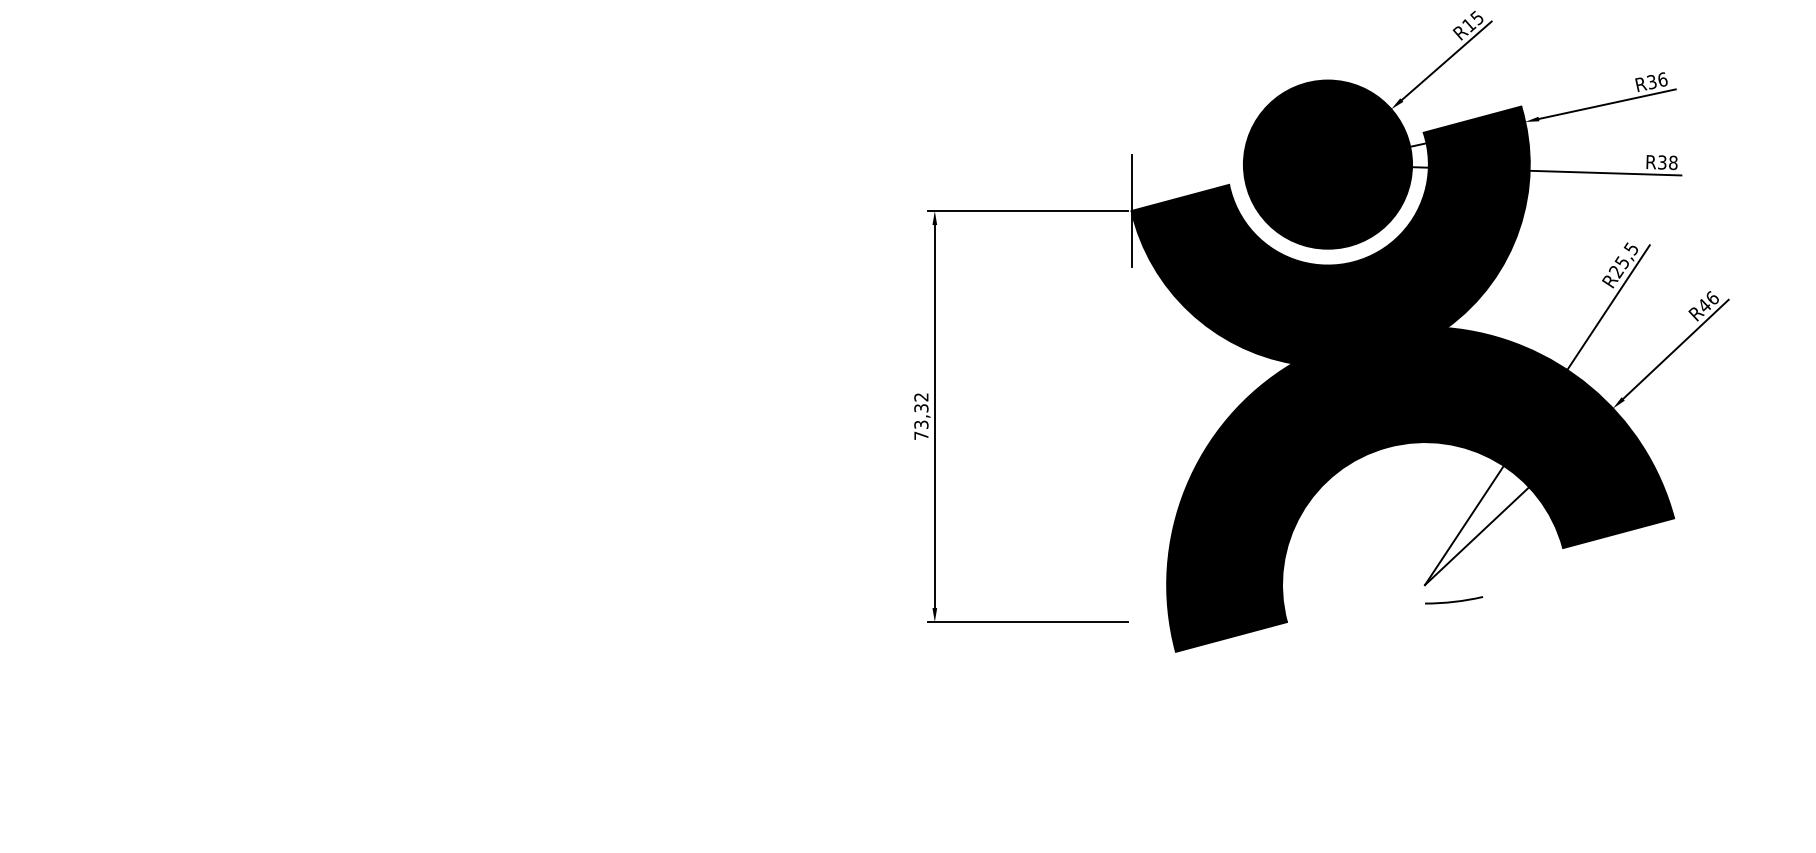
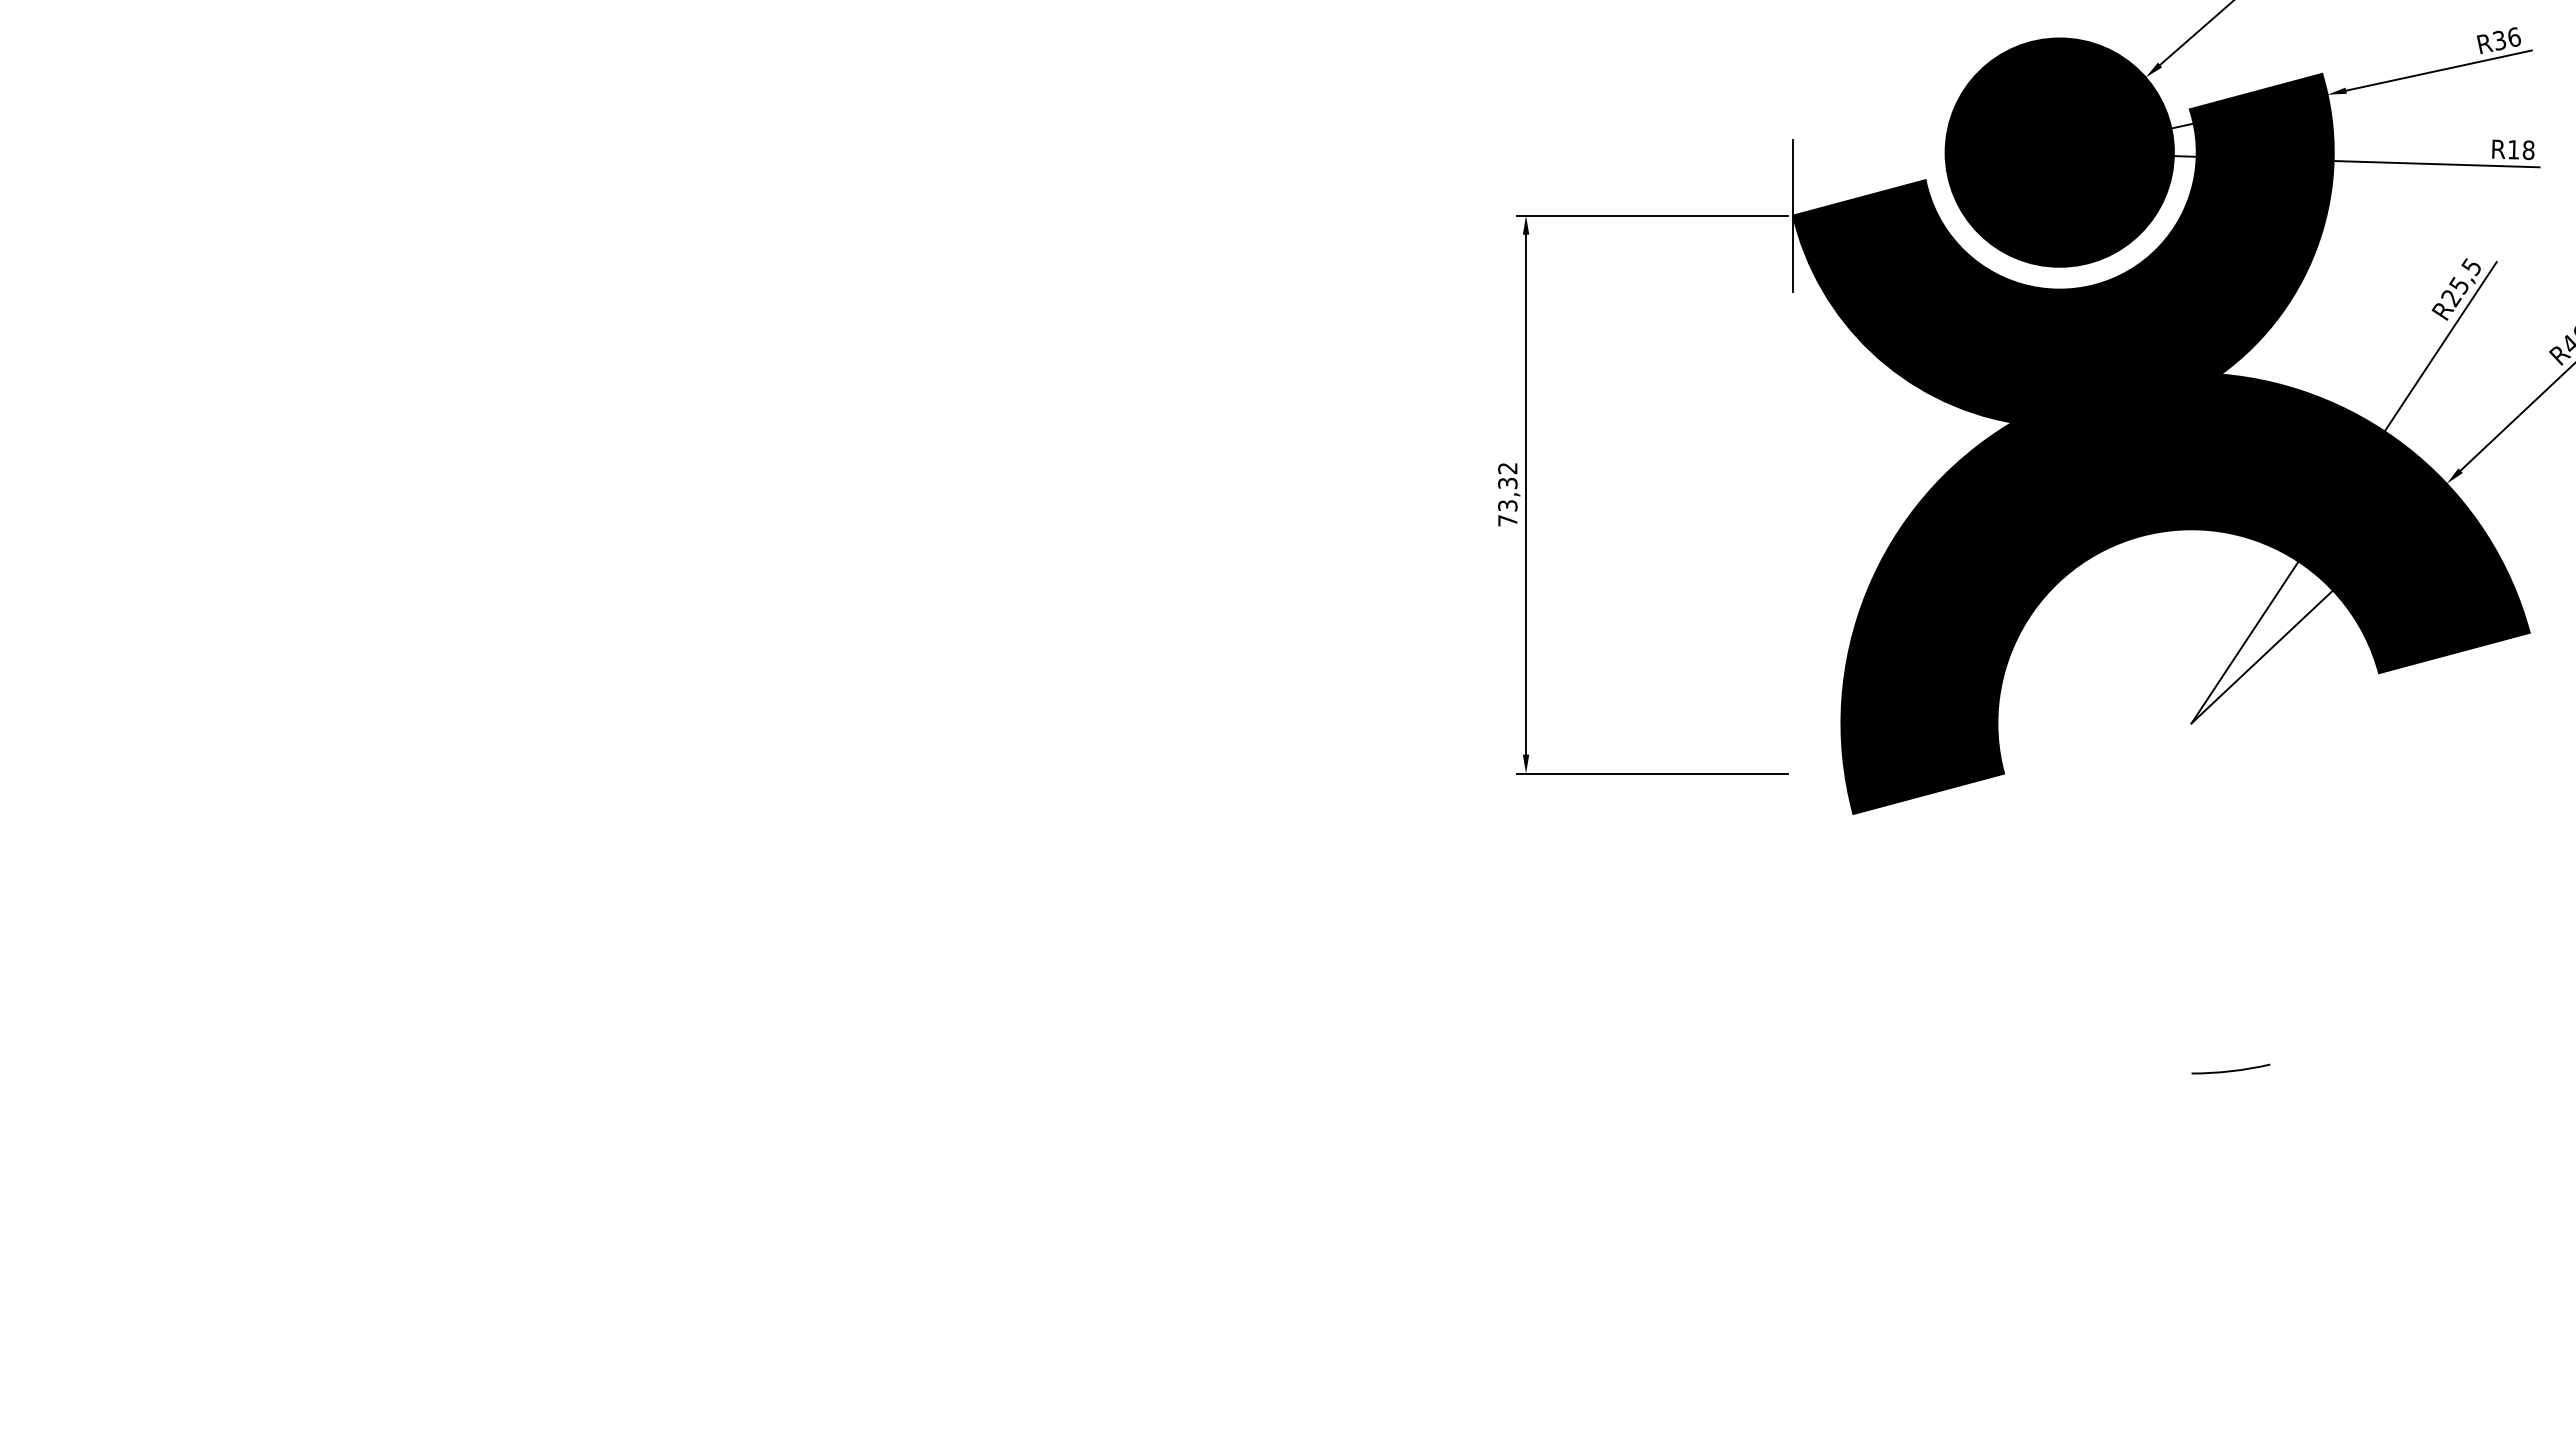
text: (1662, 162) -> (2513, 149), R38 -> R18
arc: (1453, 601) -> (2230, 1070), moved

